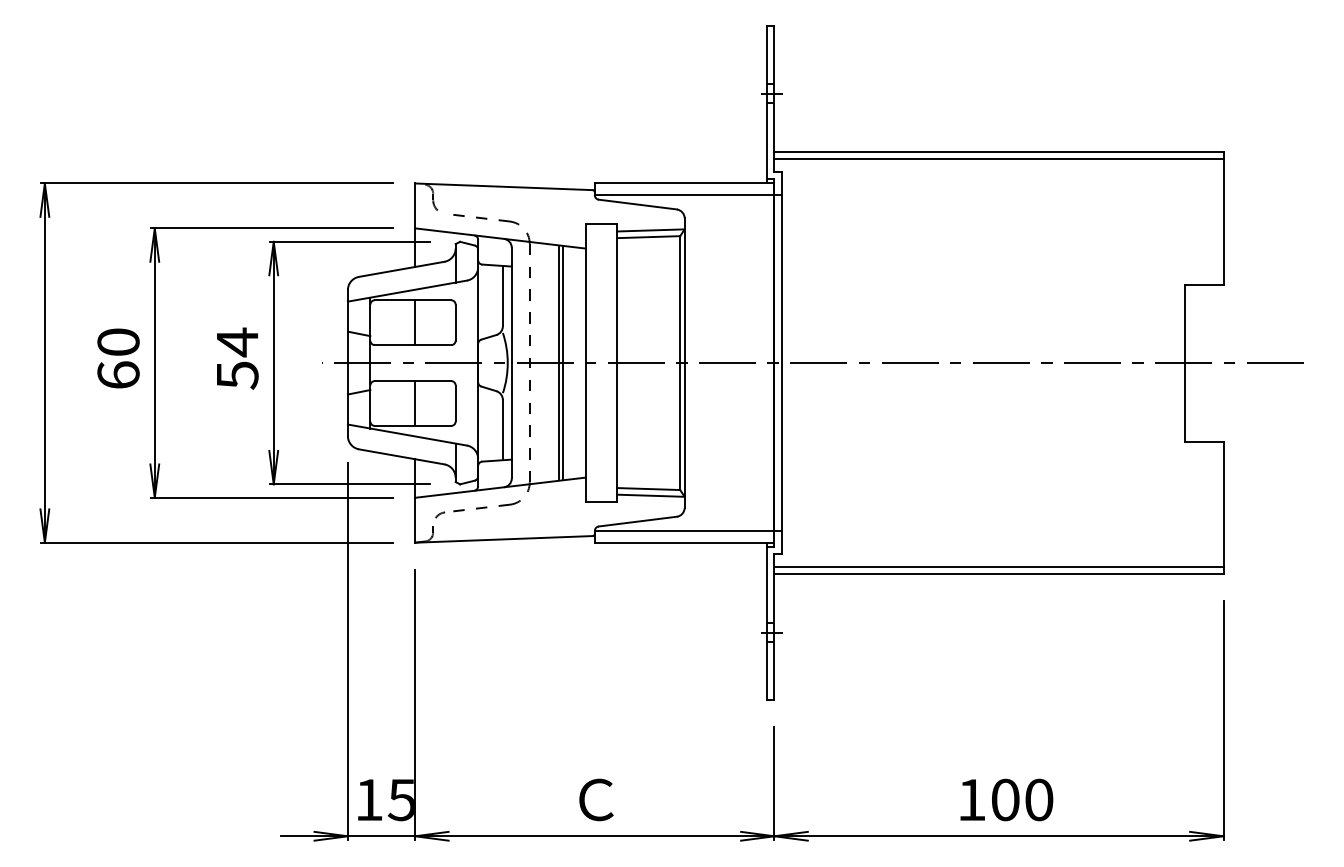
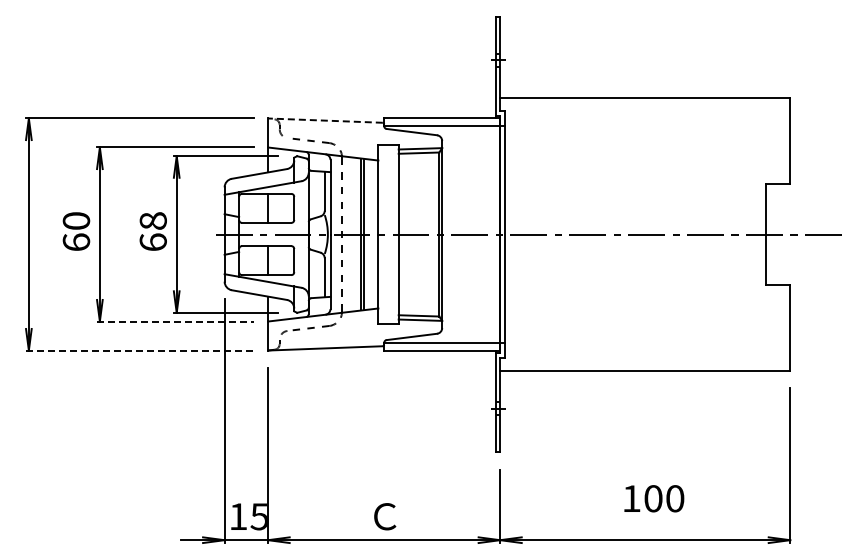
line: (999, 158) -> (645, 102), removed
line: (502, 186) -> (324, 120), solid -> dashed
text: (236, 358) -> (152, 231), 54 -> 68
line: (273, 497) -> (176, 321), solid -> dashed
line: (217, 542) -> (140, 350), solid -> dashed
line: (999, 567) -> (645, 366), removed
text: (1007, 799) -> (654, 498), moved

